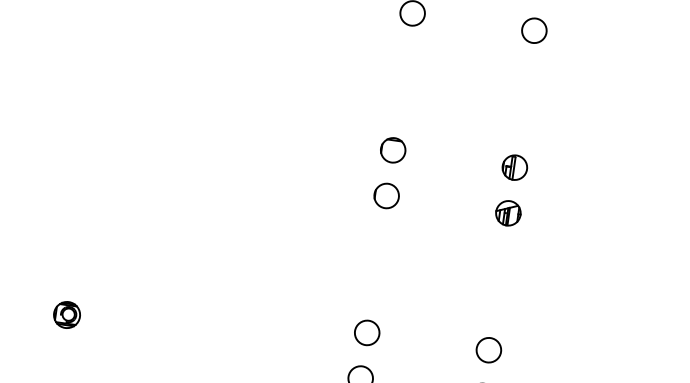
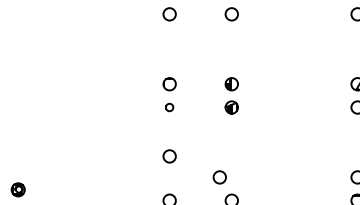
part: (386, 195) -> (169, 107), size x0.6
part: (366, 332) -> (169, 156), moved
part: (488, 350) -> (219, 177), moved

